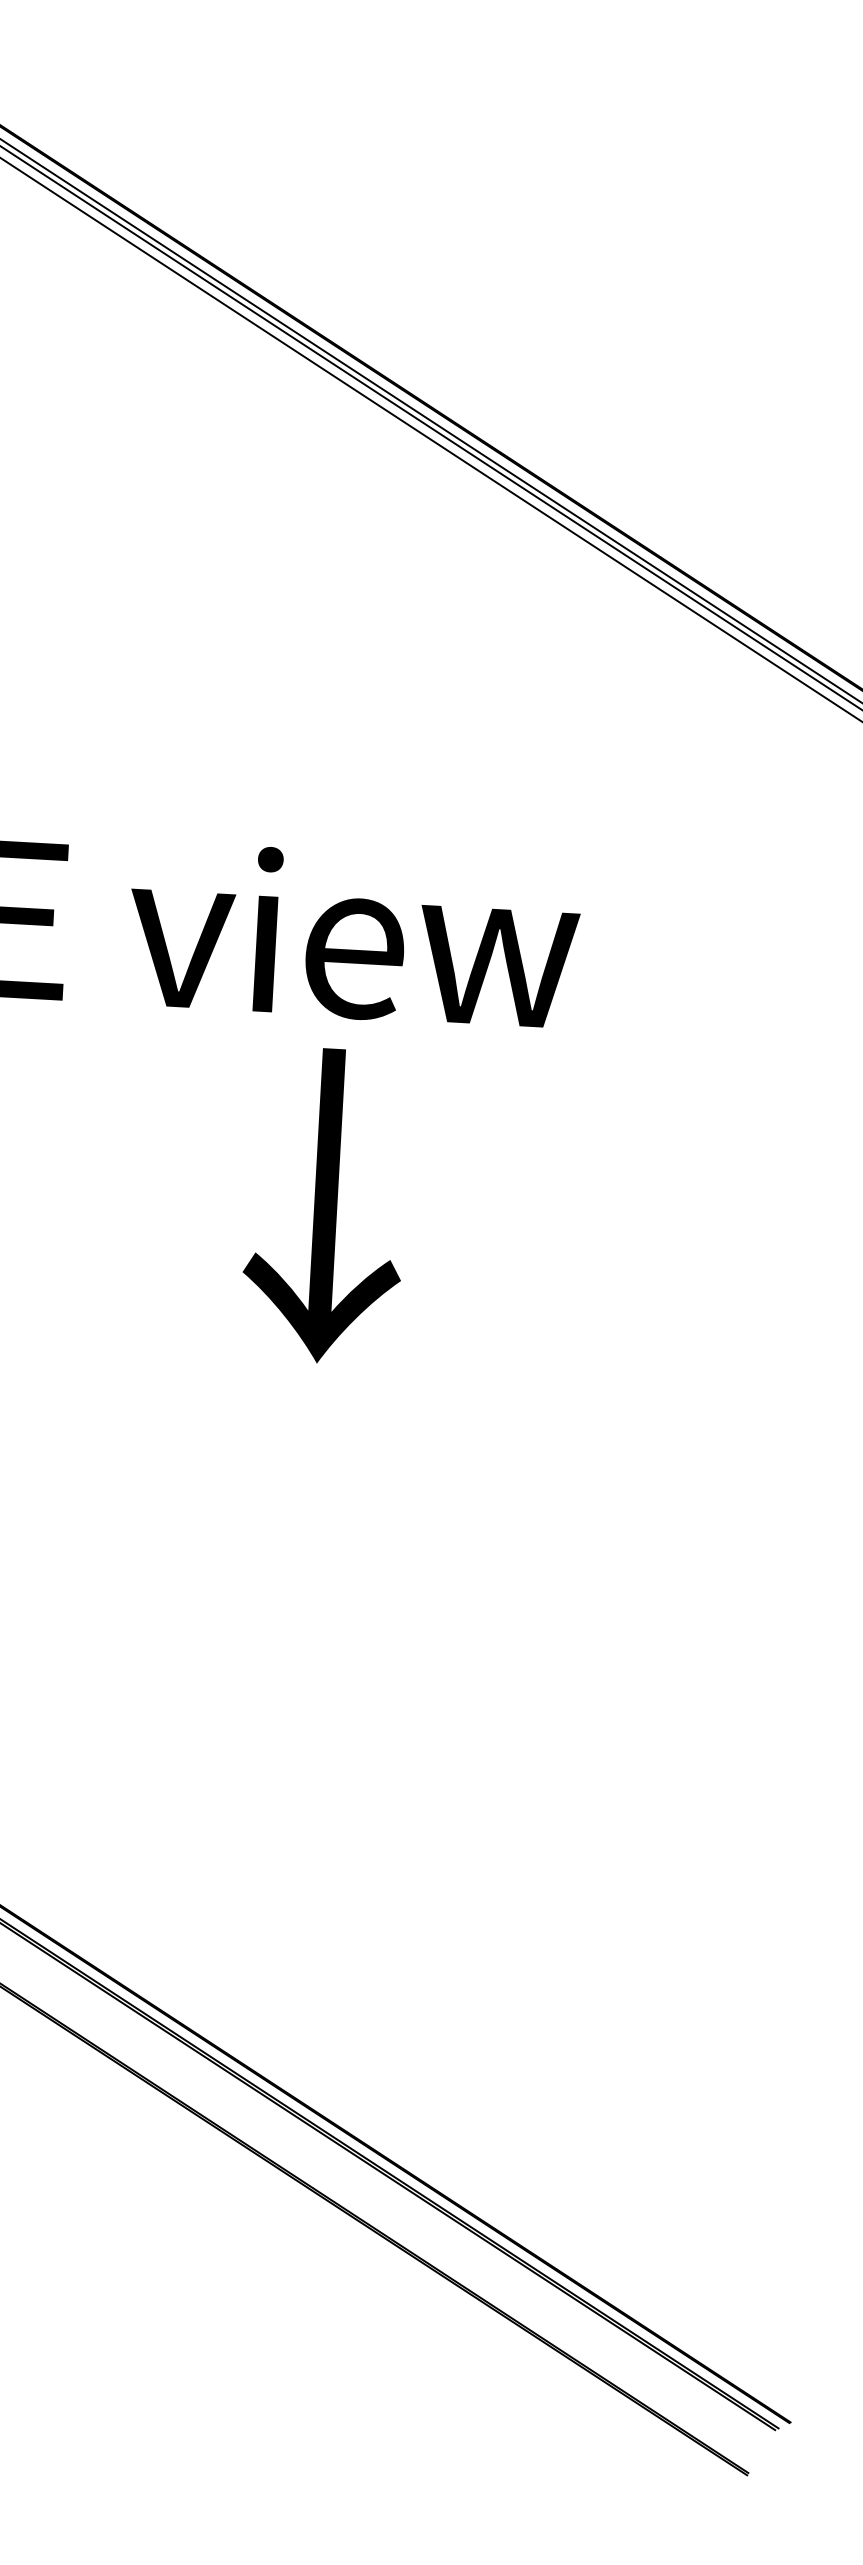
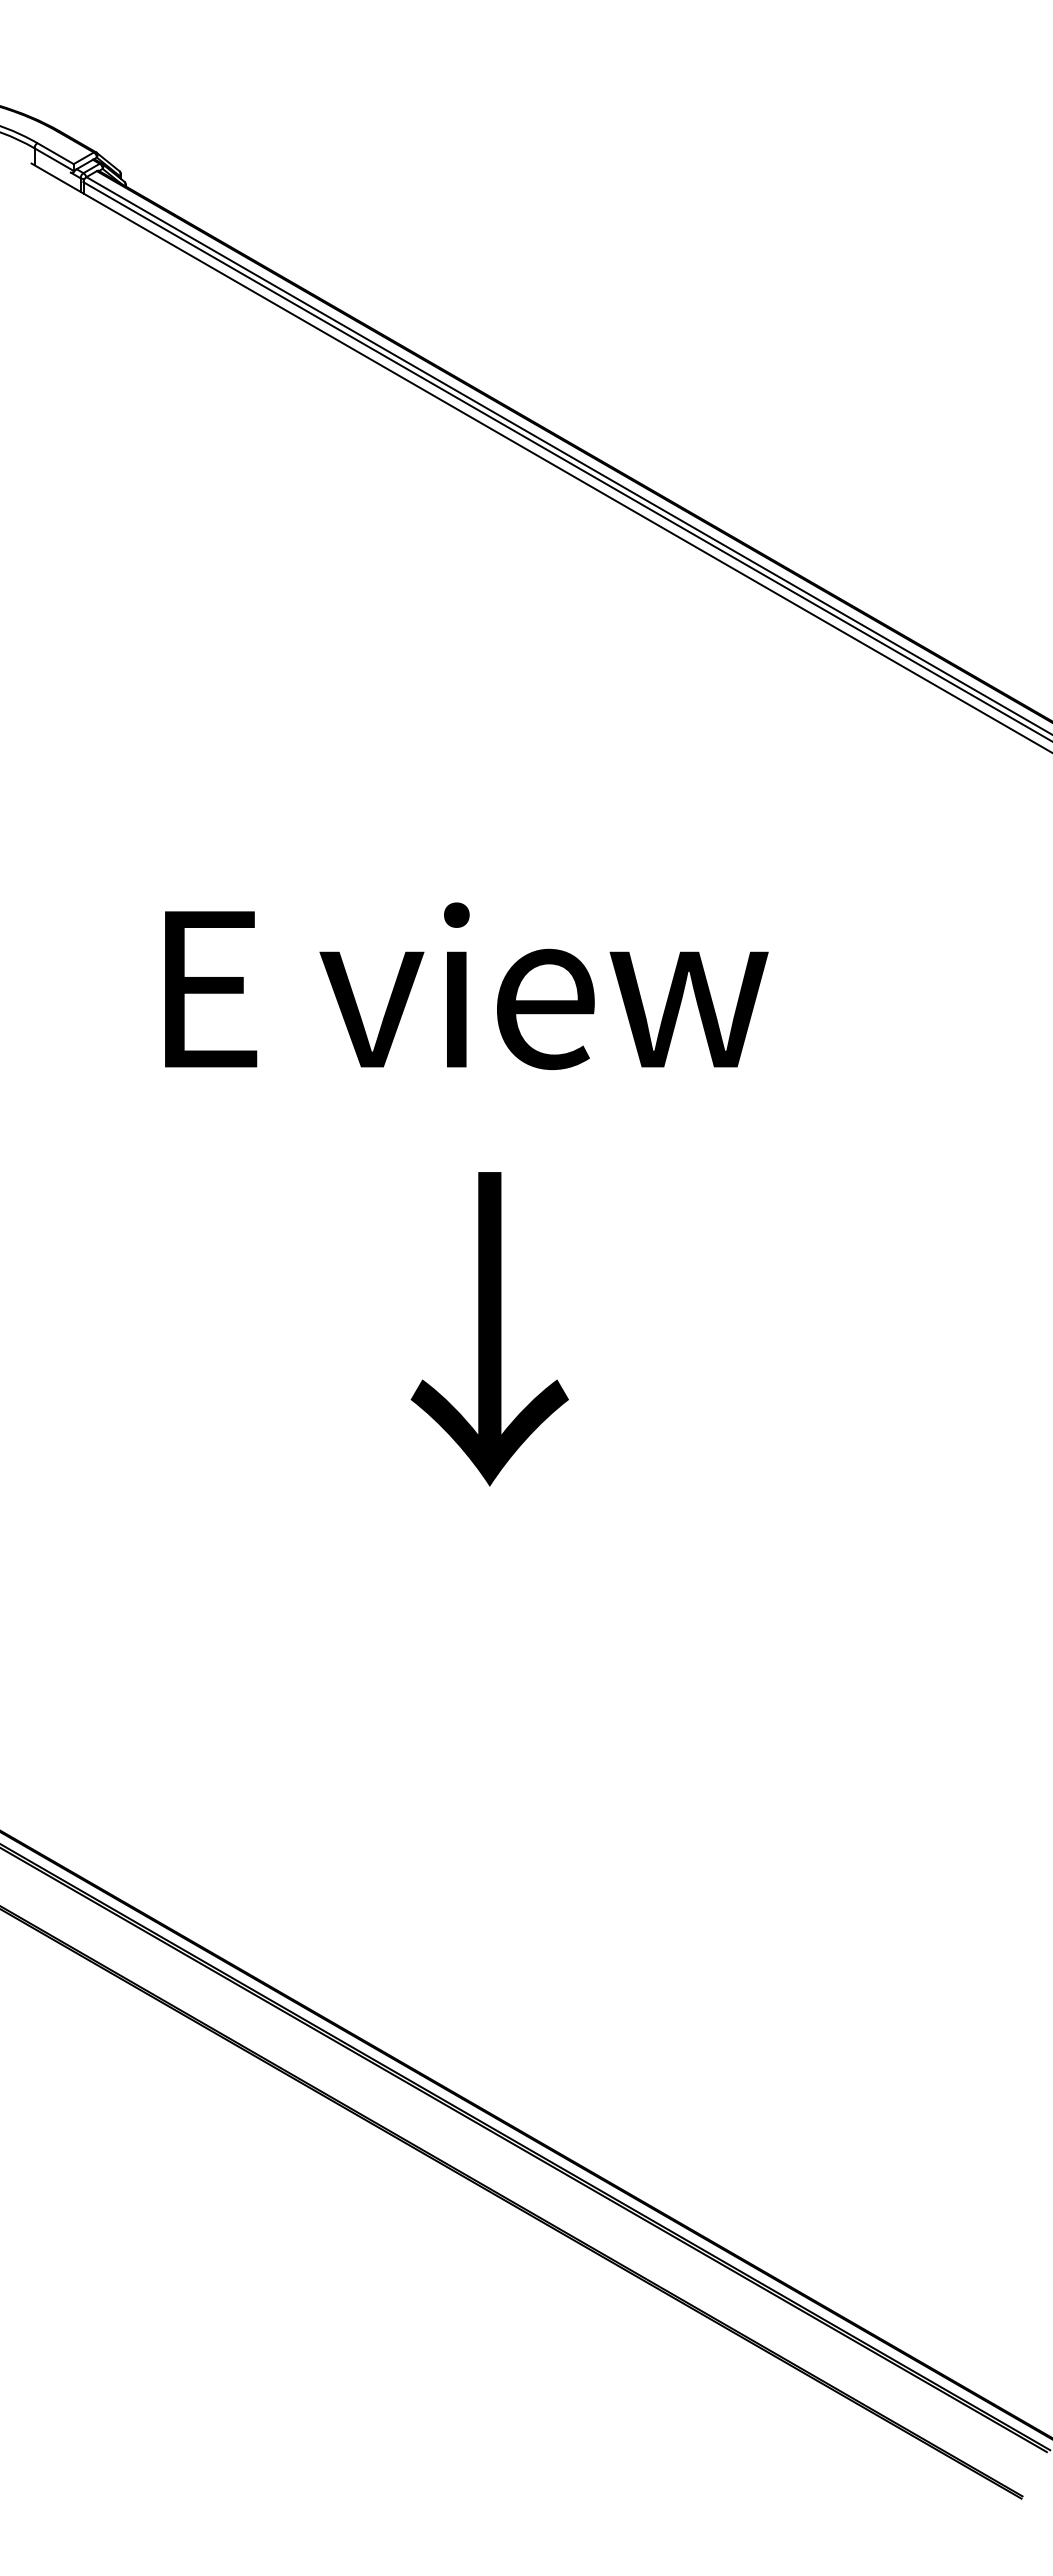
text: (325, 1206) -> (489, 1329), moved

